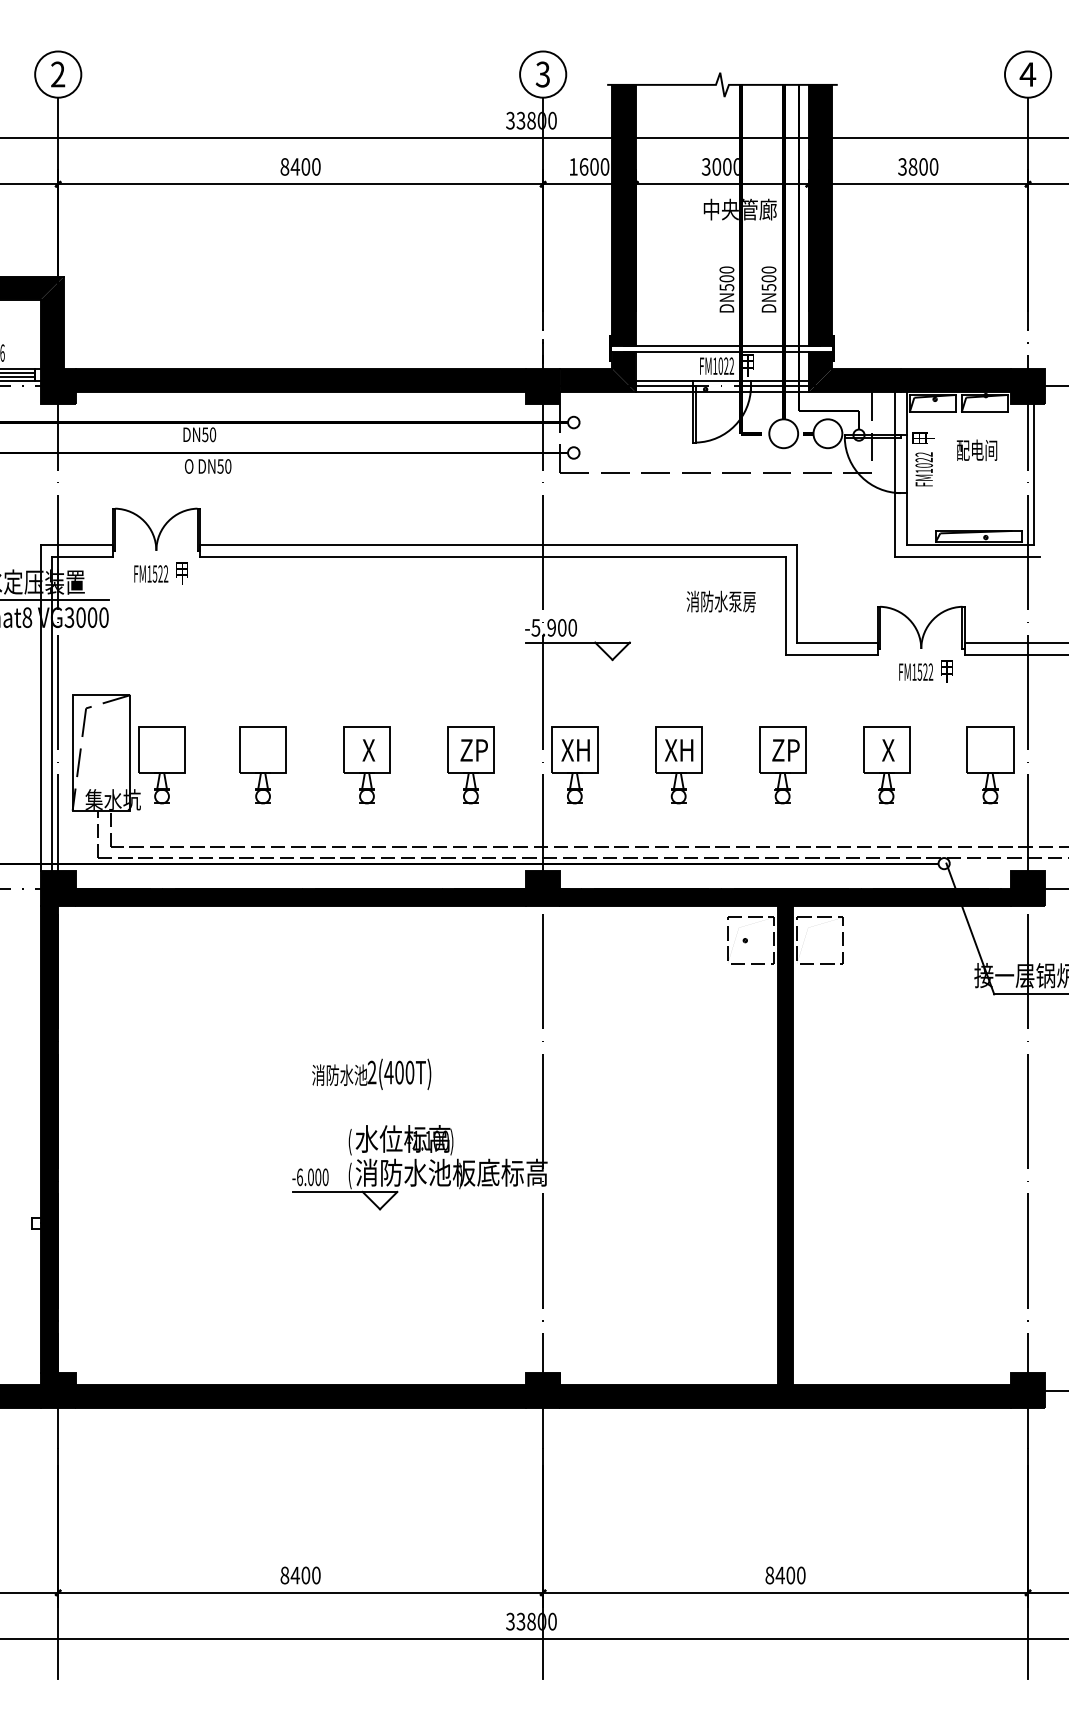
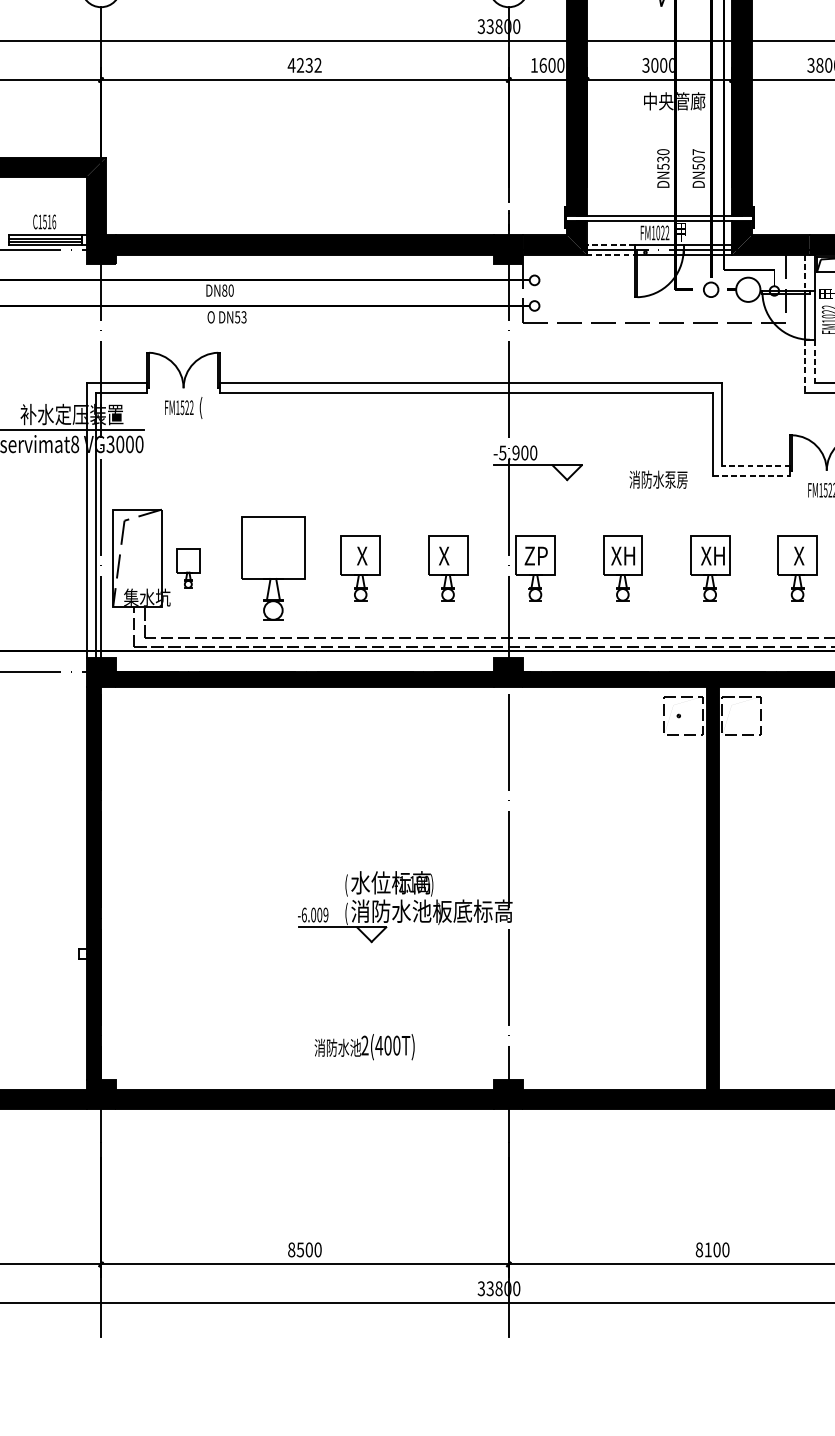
text: (300, 166) -> (304, 65), 8400 -> 4232
text: (768, 269) -> (698, 151), DN500 -> DN507
text: (726, 278) -> (663, 159), DN500 -> DN530
line: (664, 380) -> (610, 245), solid -> dashed
line: (664, 392) -> (610, 255), solid -> dashed
line: (895, 413) -> (805, 272), solid -> dashed
circle: (783, 433) -> (710, 289), size x0.6
text: (205, 434) -> (224, 290), DN50 -> DN80
text: (228, 466) -> (244, 317), DN50 -> DN53
line: (906, 519) -> (814, 361), solid -> dashed
line: (895, 524) -> (805, 366), solid -> dashed
text: (181, 574) -> (204, 408), 甲 -> (
text: (720, 601) -> (657, 479), moved
line: (837, 643) -> (756, 466), solid -> dashed
line: (832, 654) -> (752, 475), solid -> dashed
text: (473, 750) -> (450, 556), ZP -> X
text: (575, 750) -> (536, 556), XH -> ZP
text: (785, 750) -> (712, 556), ZP -> XH
part: (161, 765) -> (187, 568), size x0.6
part: (262, 765) -> (272, 568), size x1.6
text: (371, 1073) -> (364, 1046), moved
text: (325, 1177) -> (325, 915), -6.000 -> -6.009
text: (295, 1575) -> (300, 1249), 8400 -> 8500
text: (779, 1575) -> (707, 1249), 8400 -> 8100

